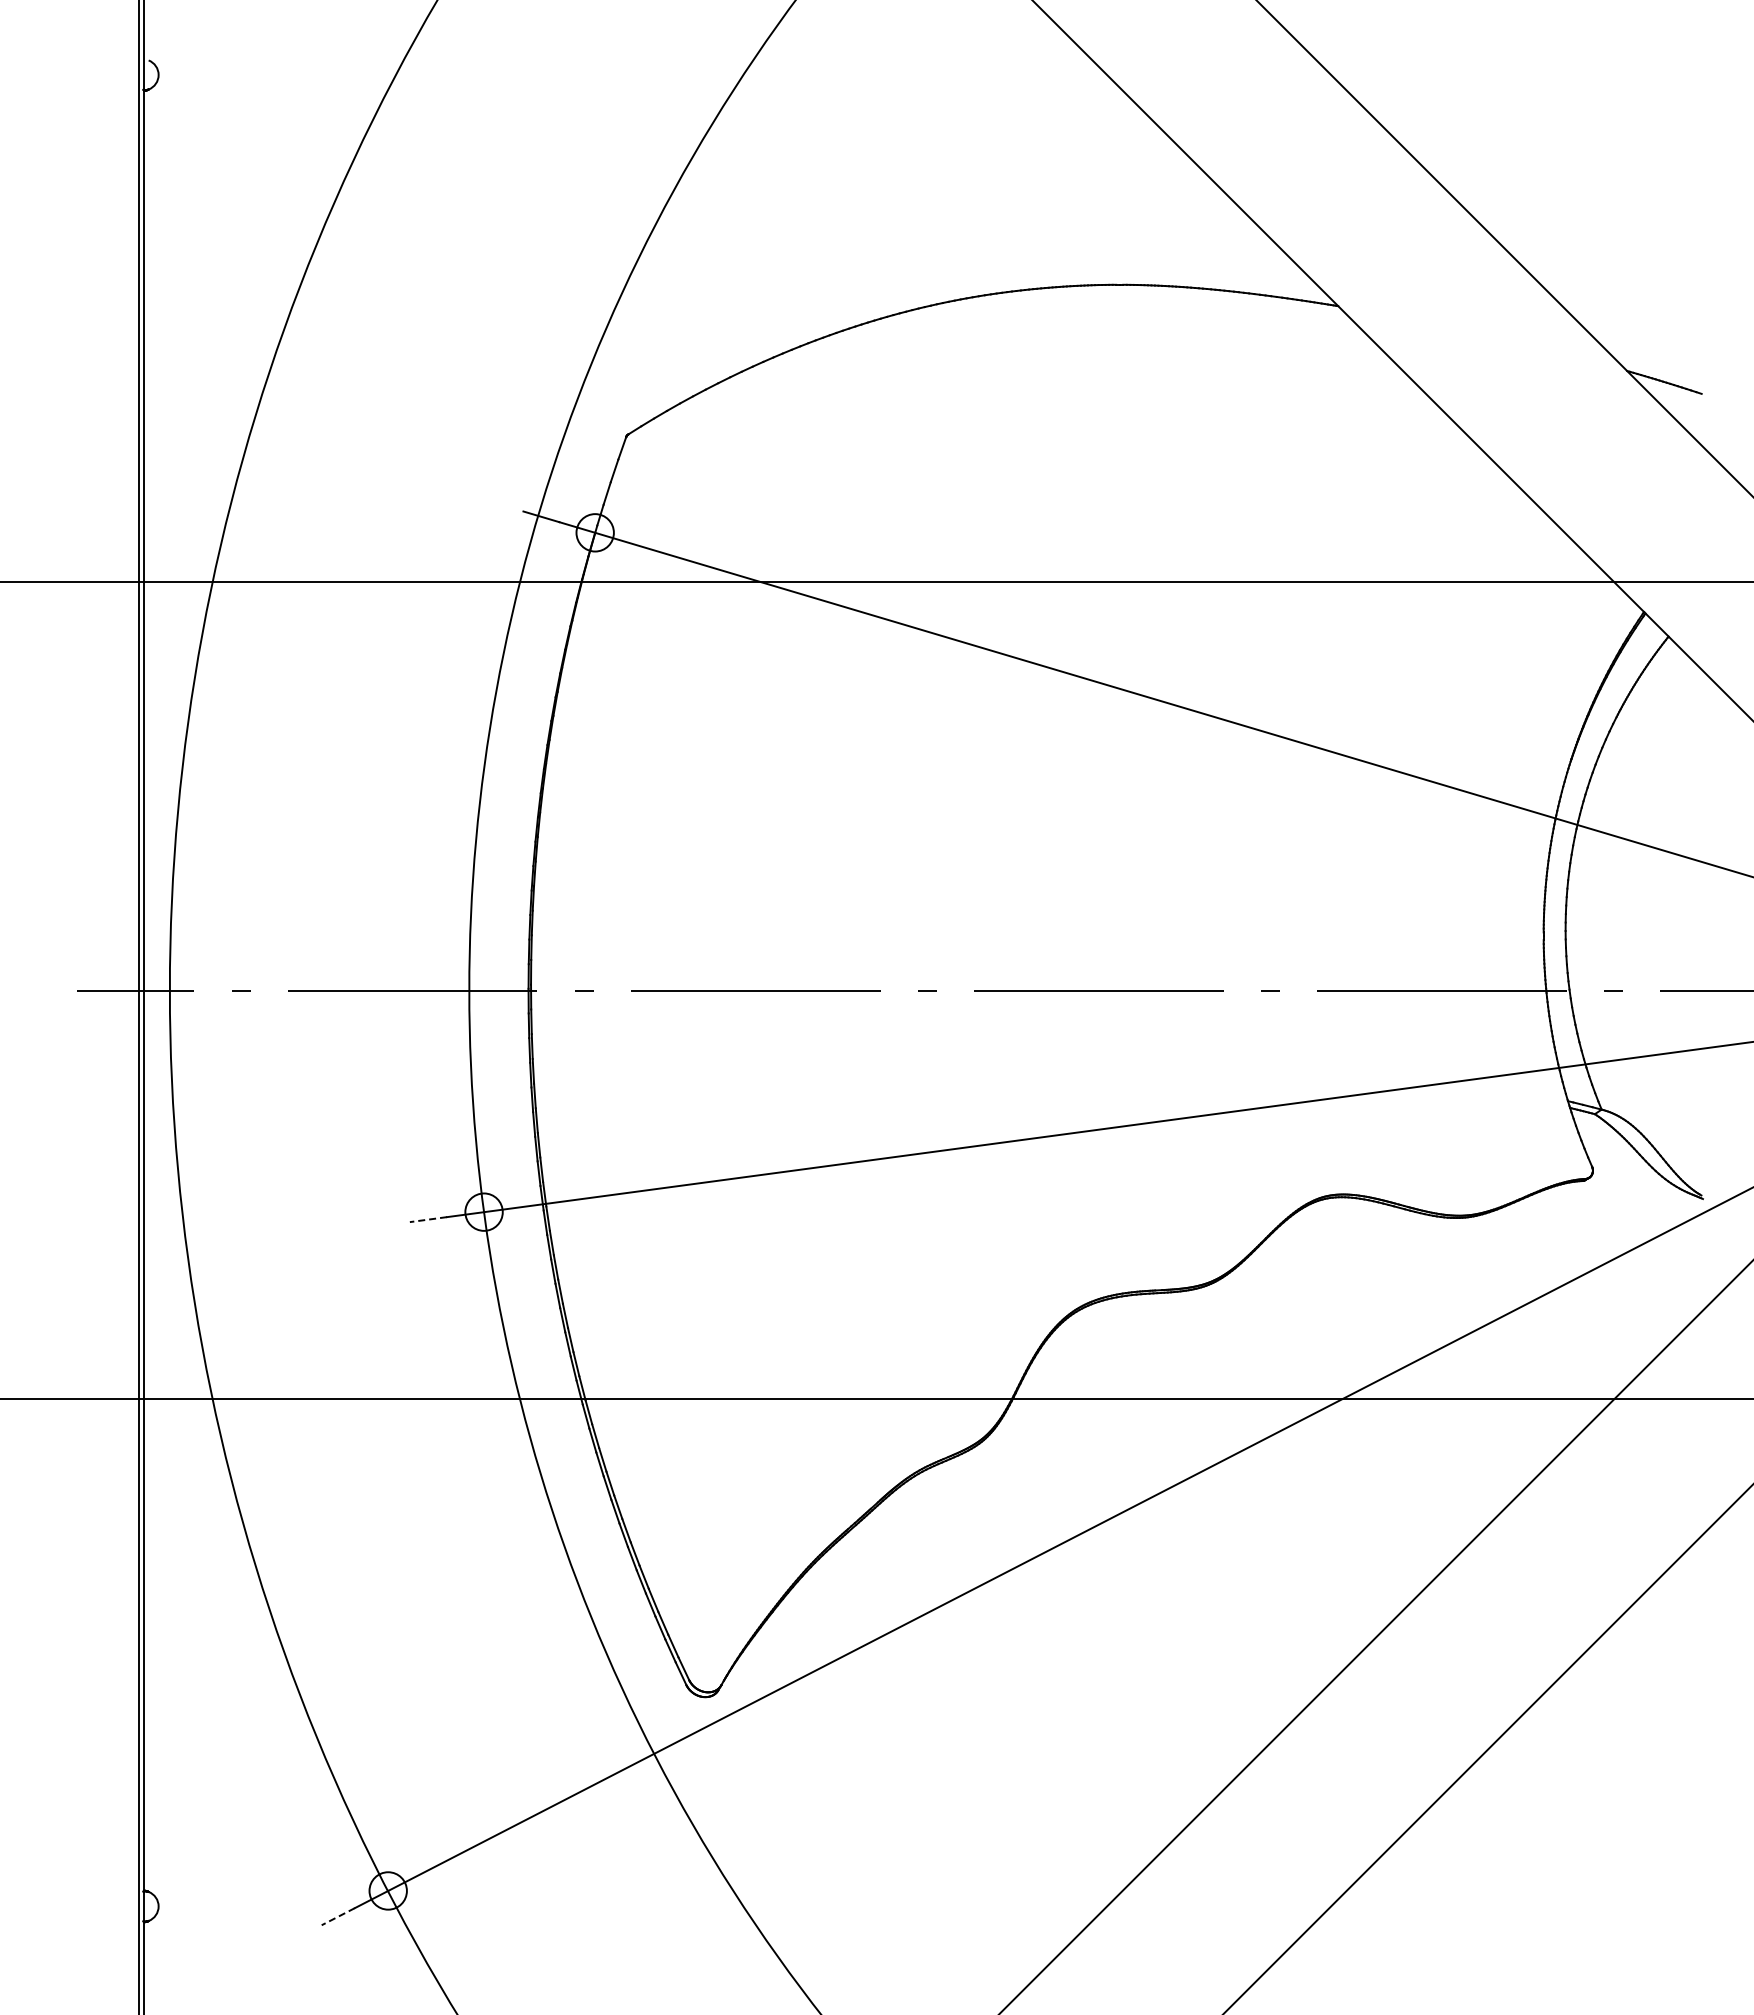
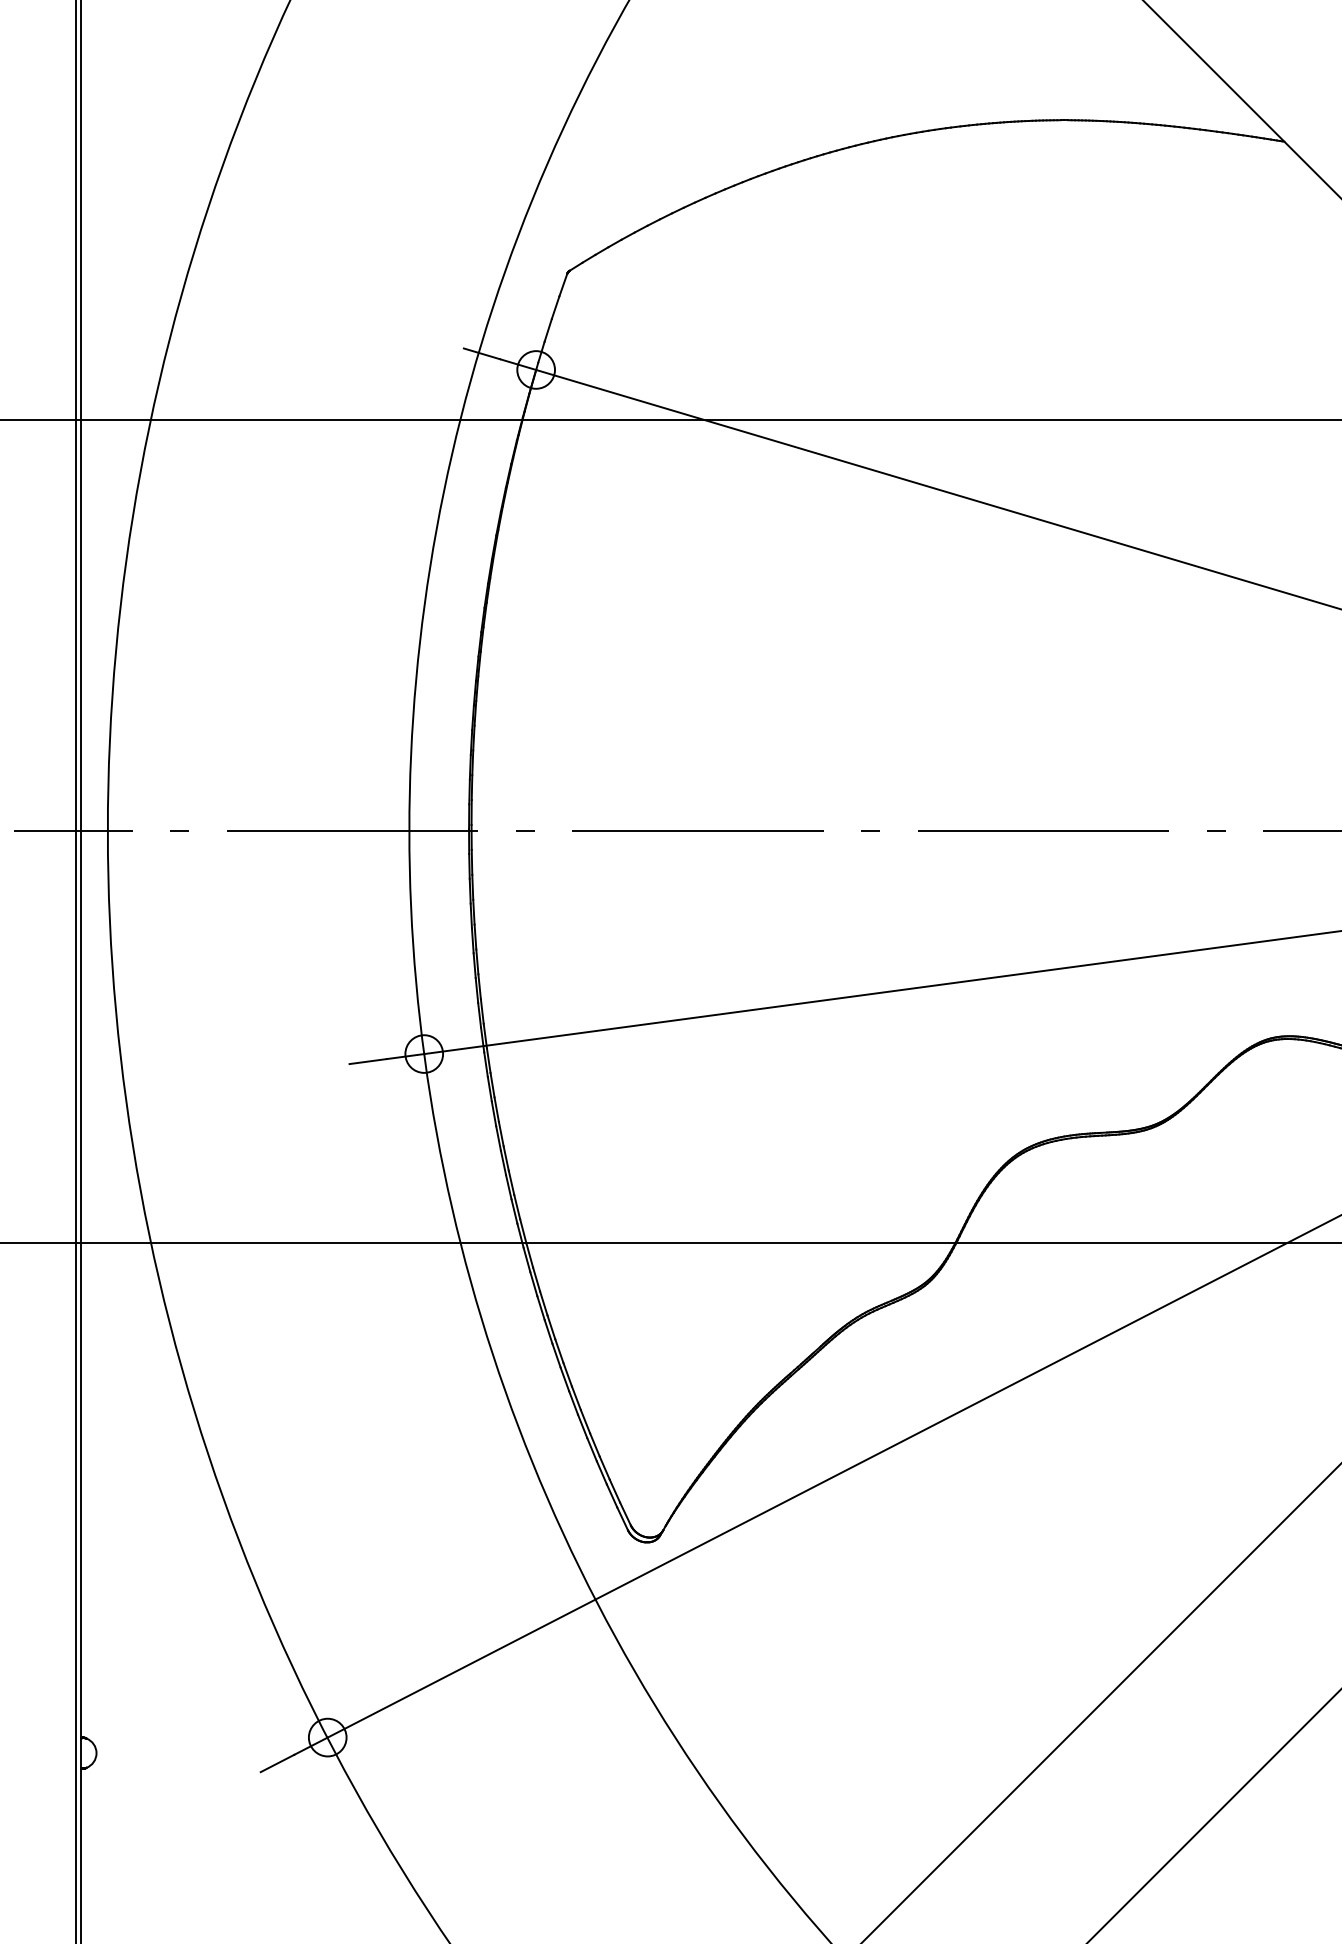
line: (428, 1219) -> (368, 1061), dashed -> solid
line: (338, 1916) -> (277, 1763), dashed -> solid

